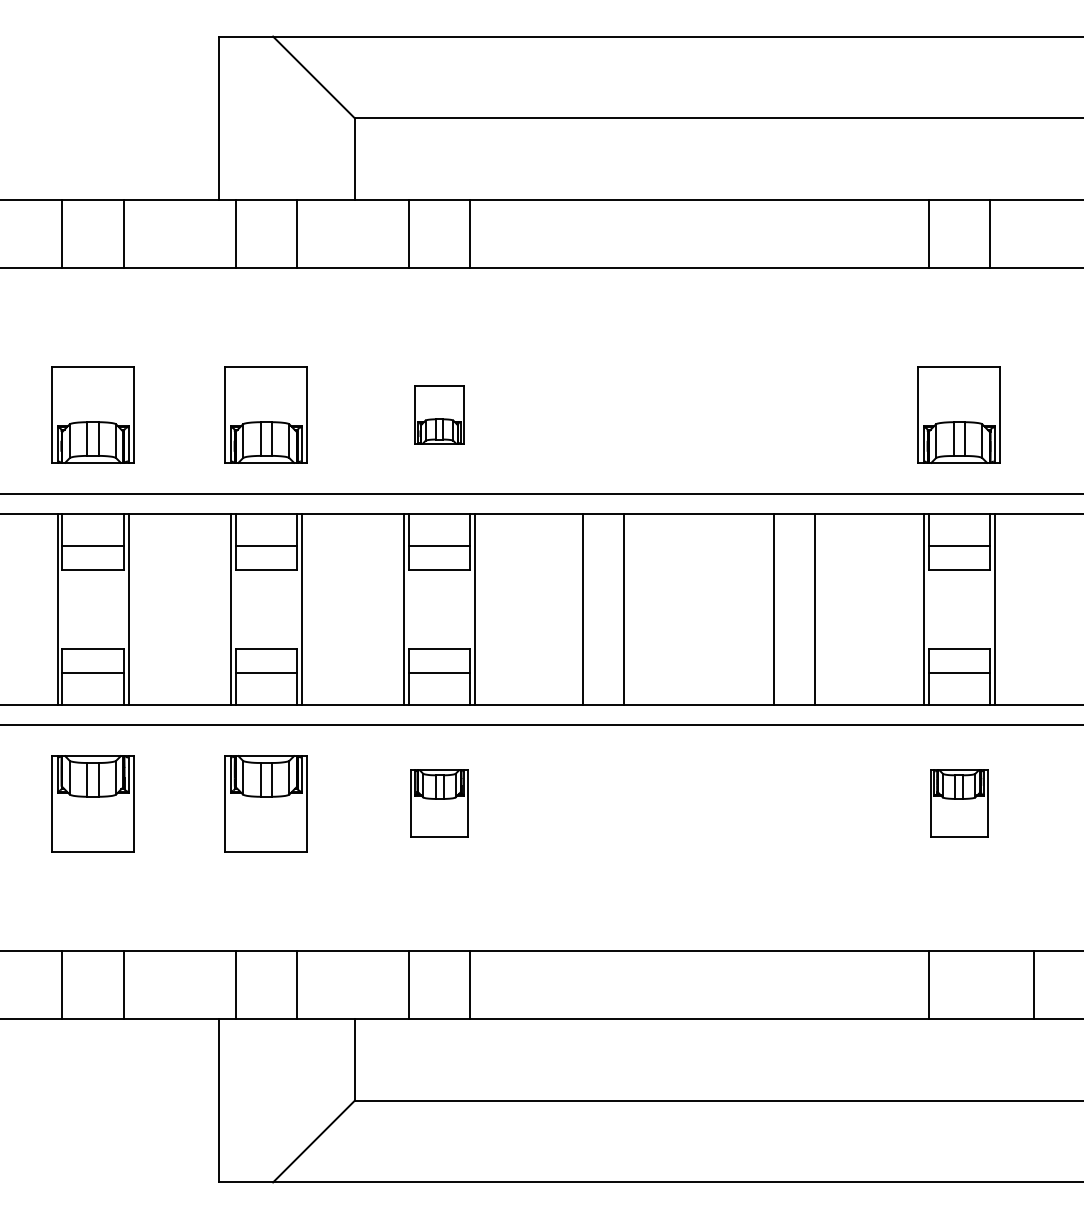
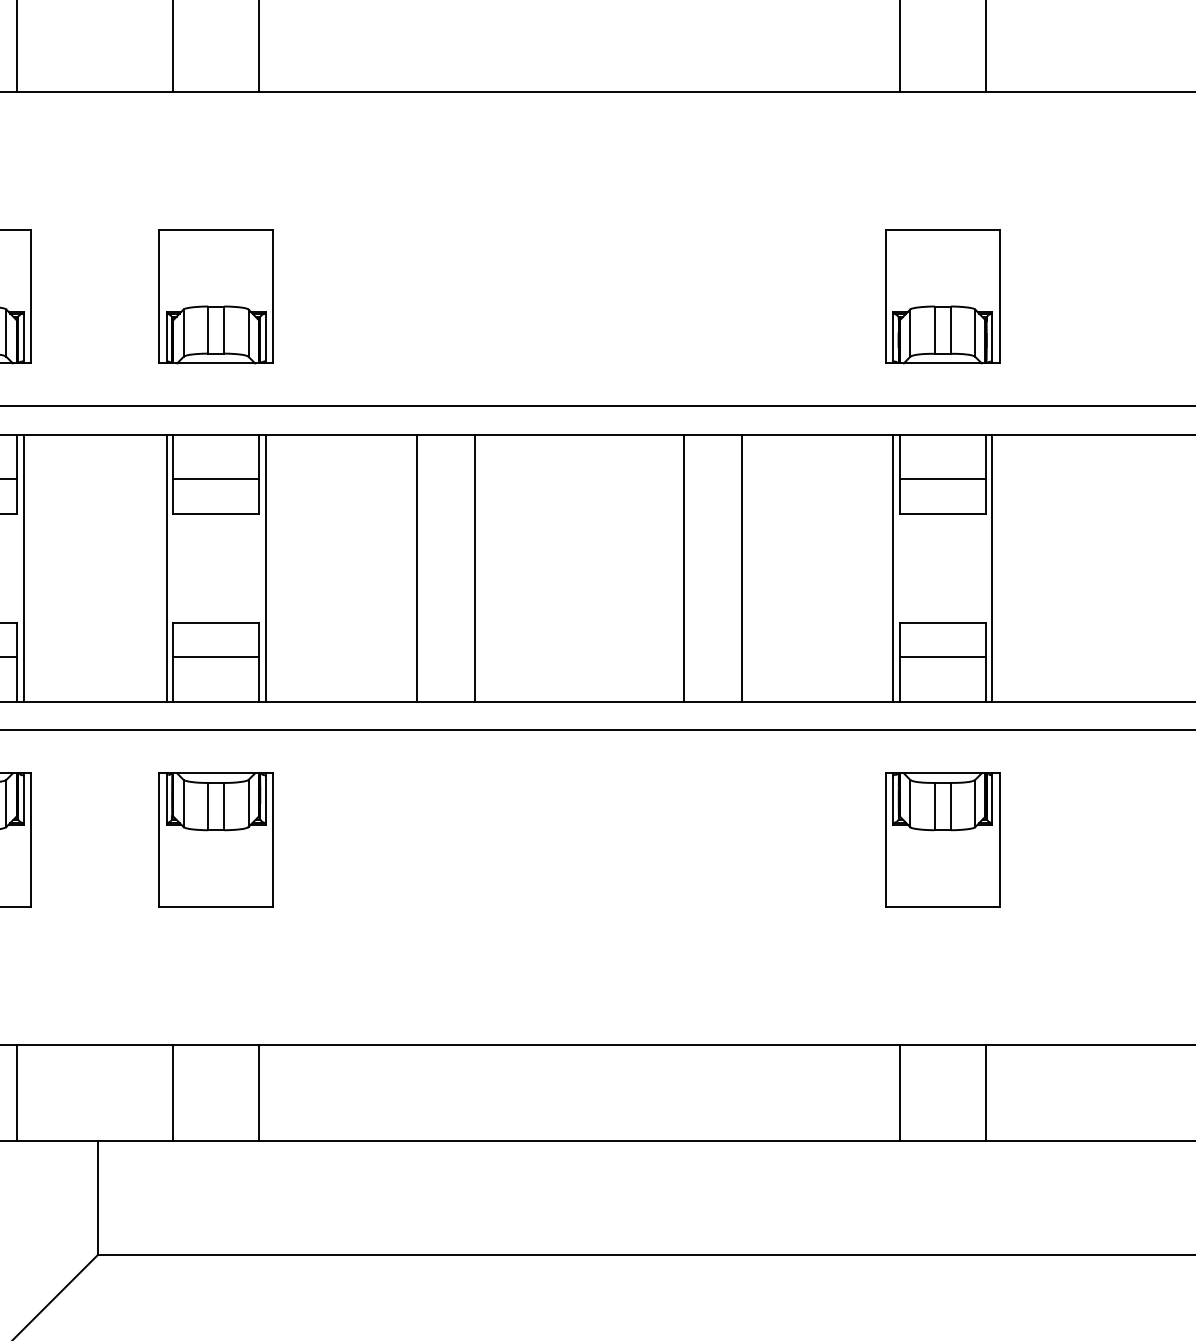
part: (439, 414) -> (216, 295), size x1.67
part: (439, 803) -> (216, 839), size x1.43
part: (958, 803) -> (941, 839), size x1.43
line: (1033, 984) -> (985, 1092), moved

